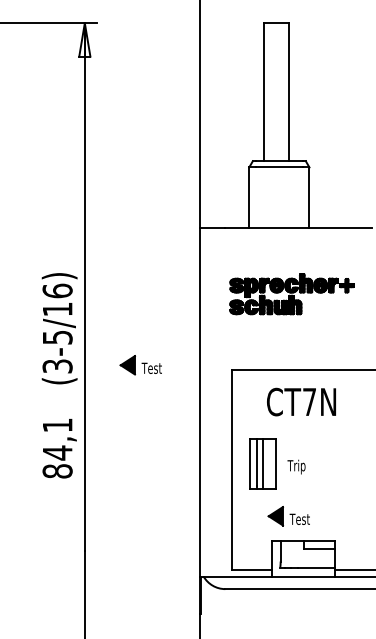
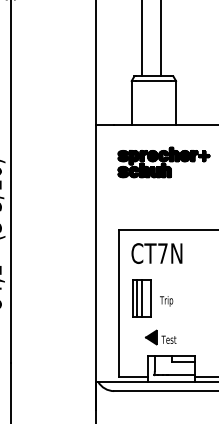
part: (291, 294) -> (163, 162), moved
part: (140, 365) -> (51, 226), removed
text: (301, 401) -> (156, 253), moved

